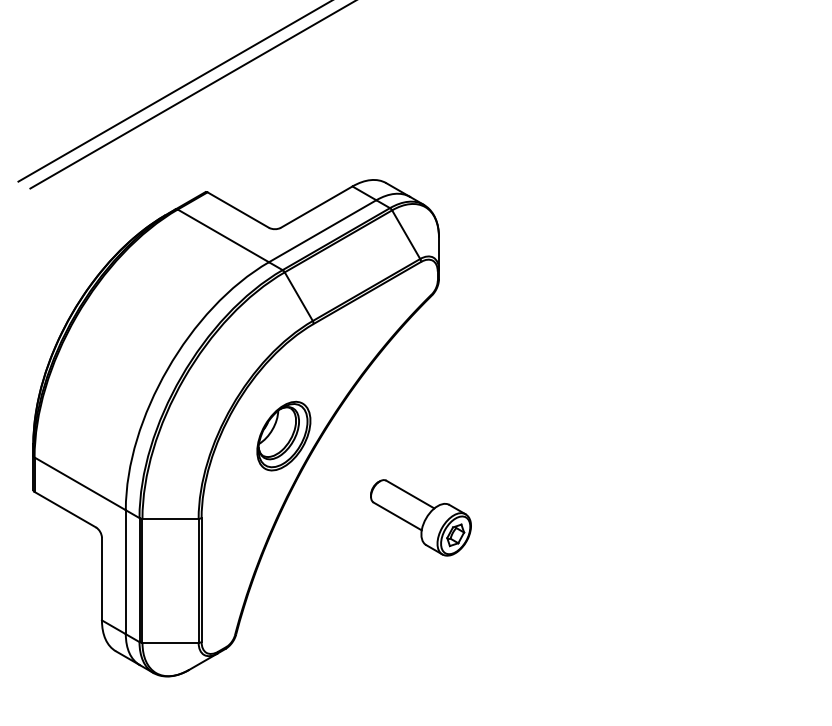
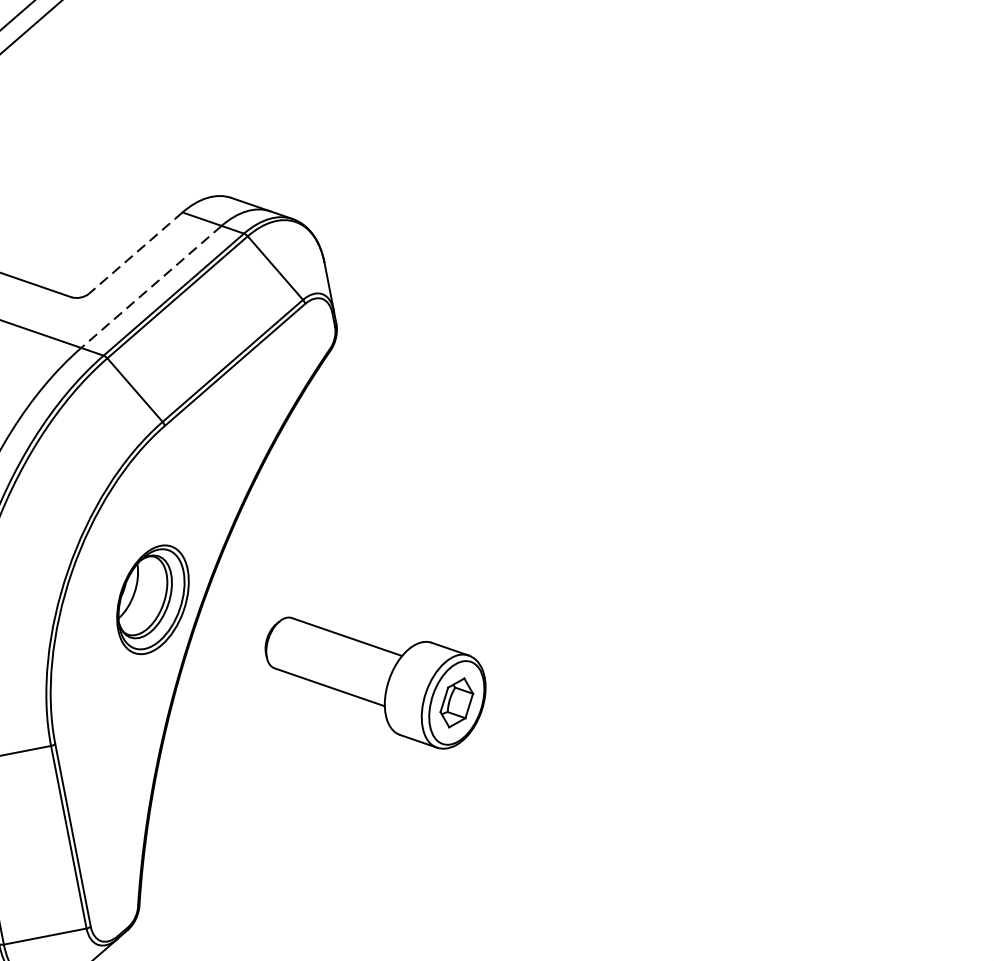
line: (316, 207) -> (135, 253), solid -> dashed
line: (322, 231) -> (151, 287), solid -> dashed
part: (420, 517) -> (377, 680), size x1.4

